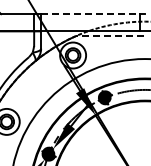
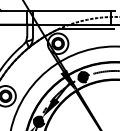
line: (90, 14) -> (71, 11), dashed -> solid
line: (109, 36) -> (86, 28), dashed -> solid

